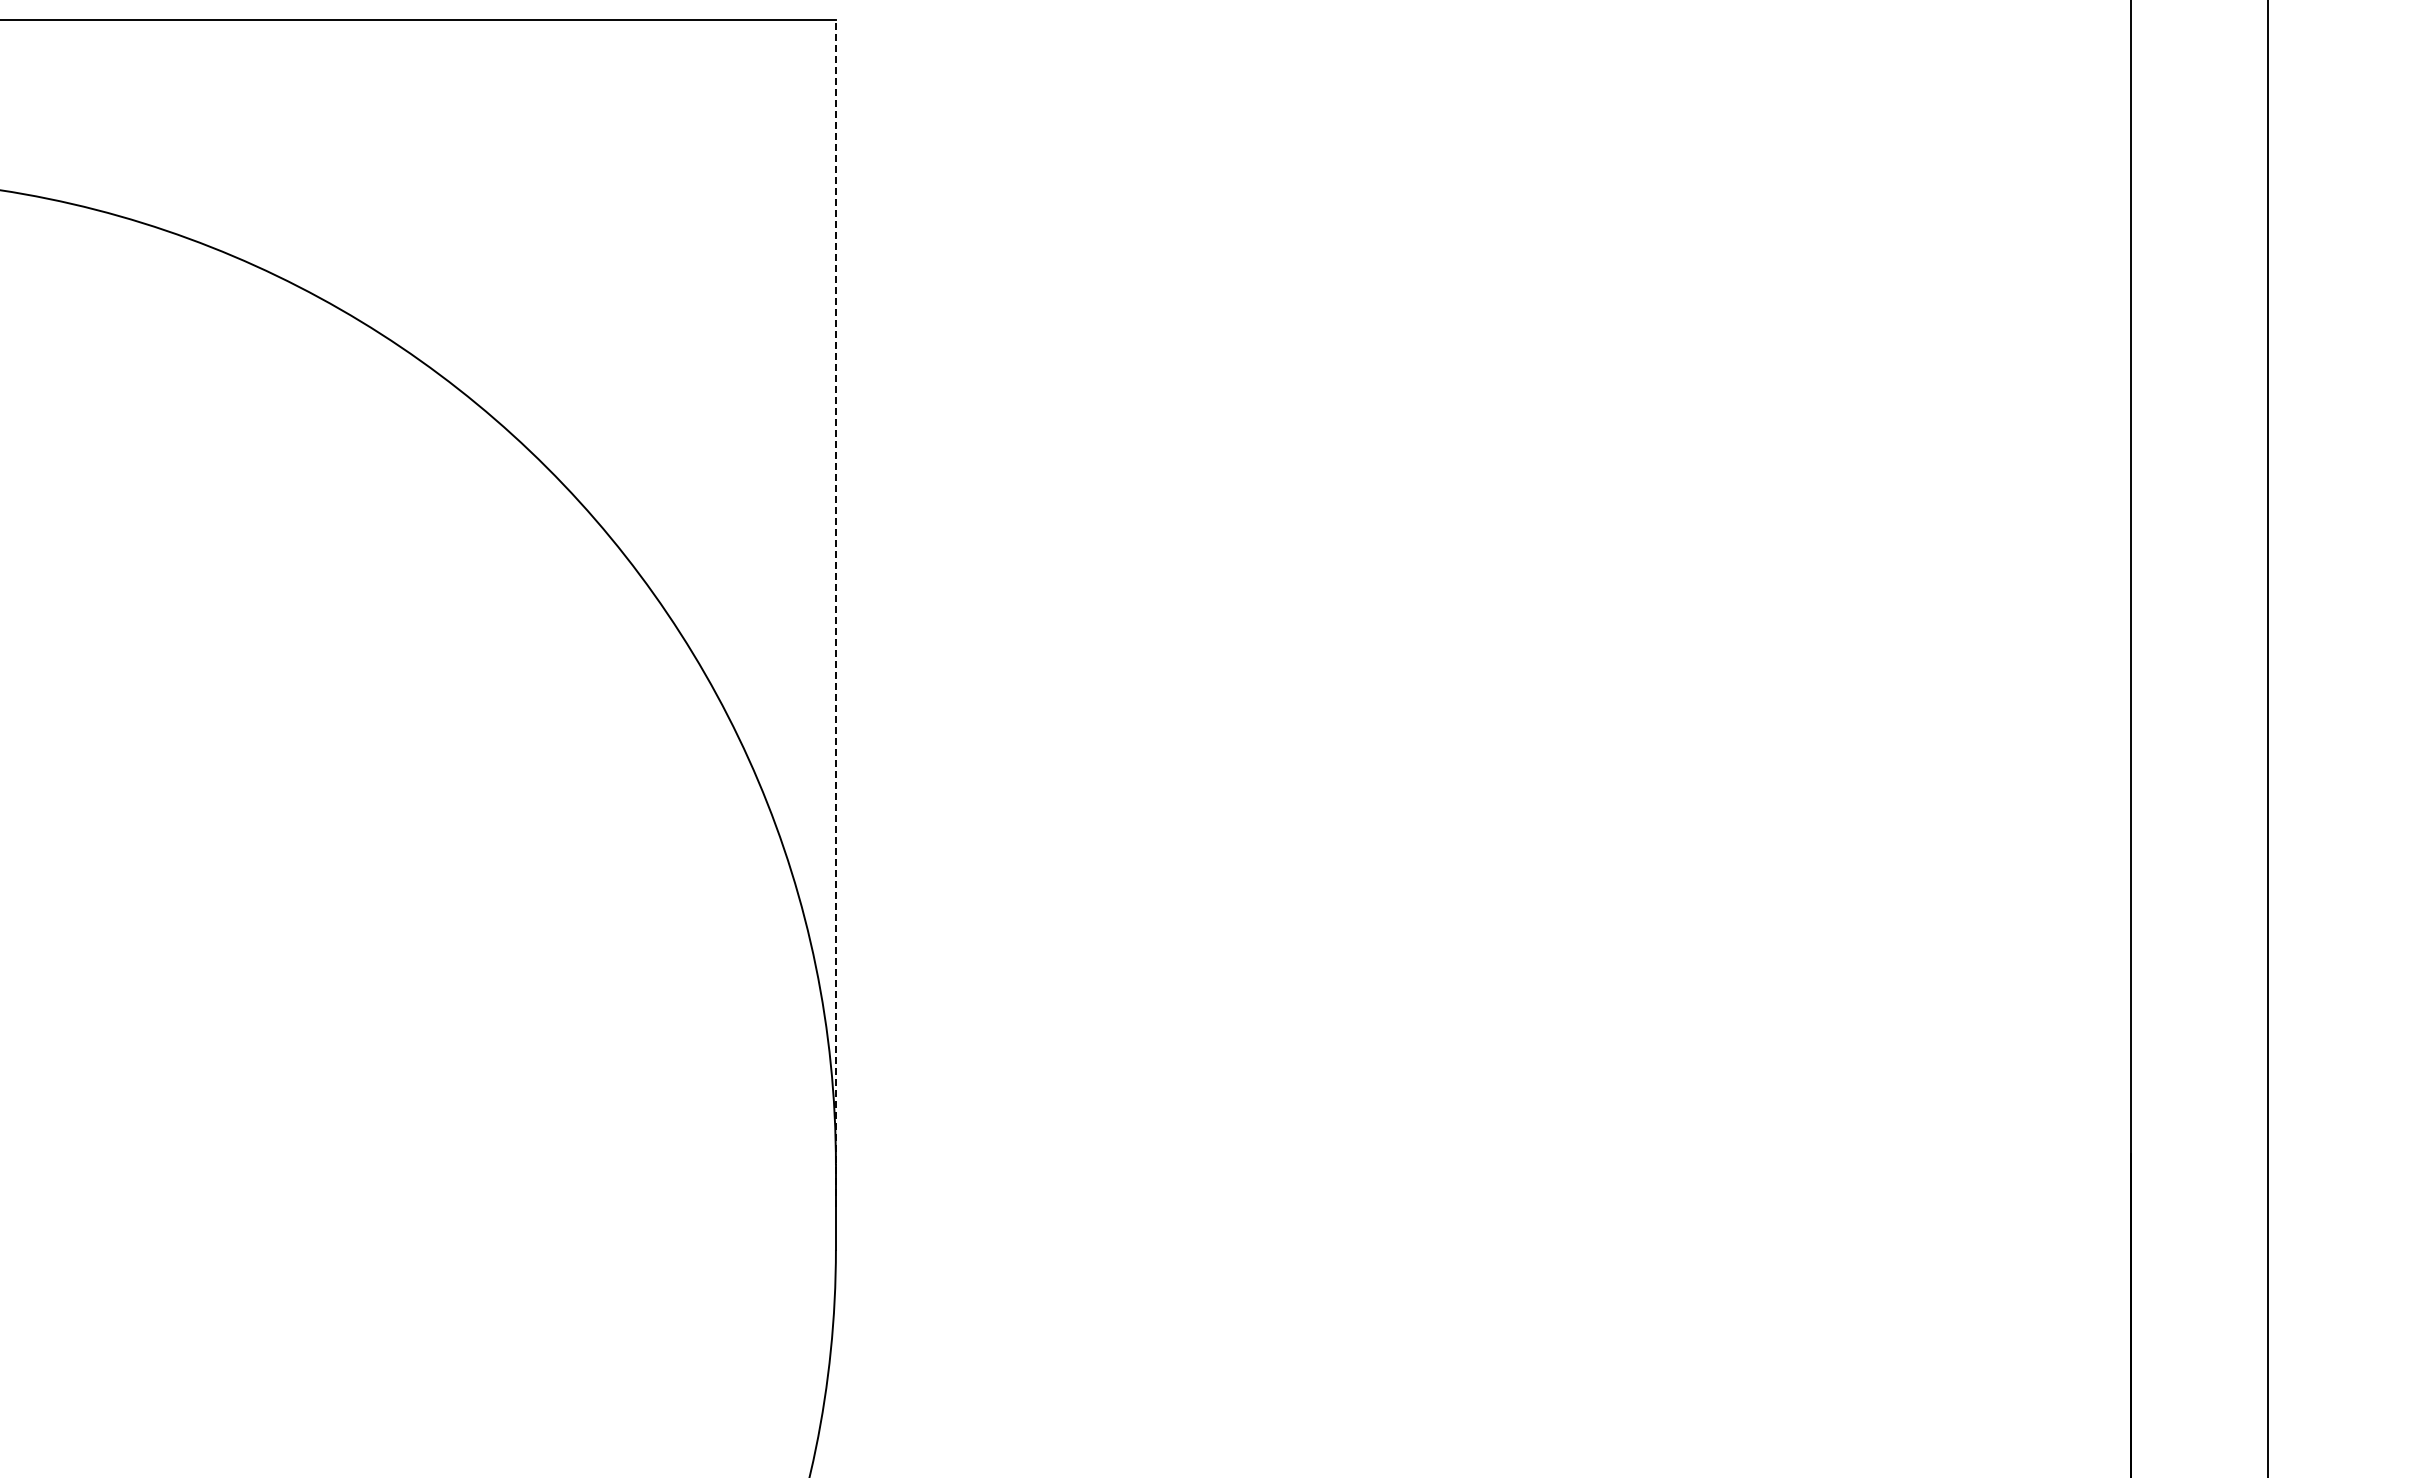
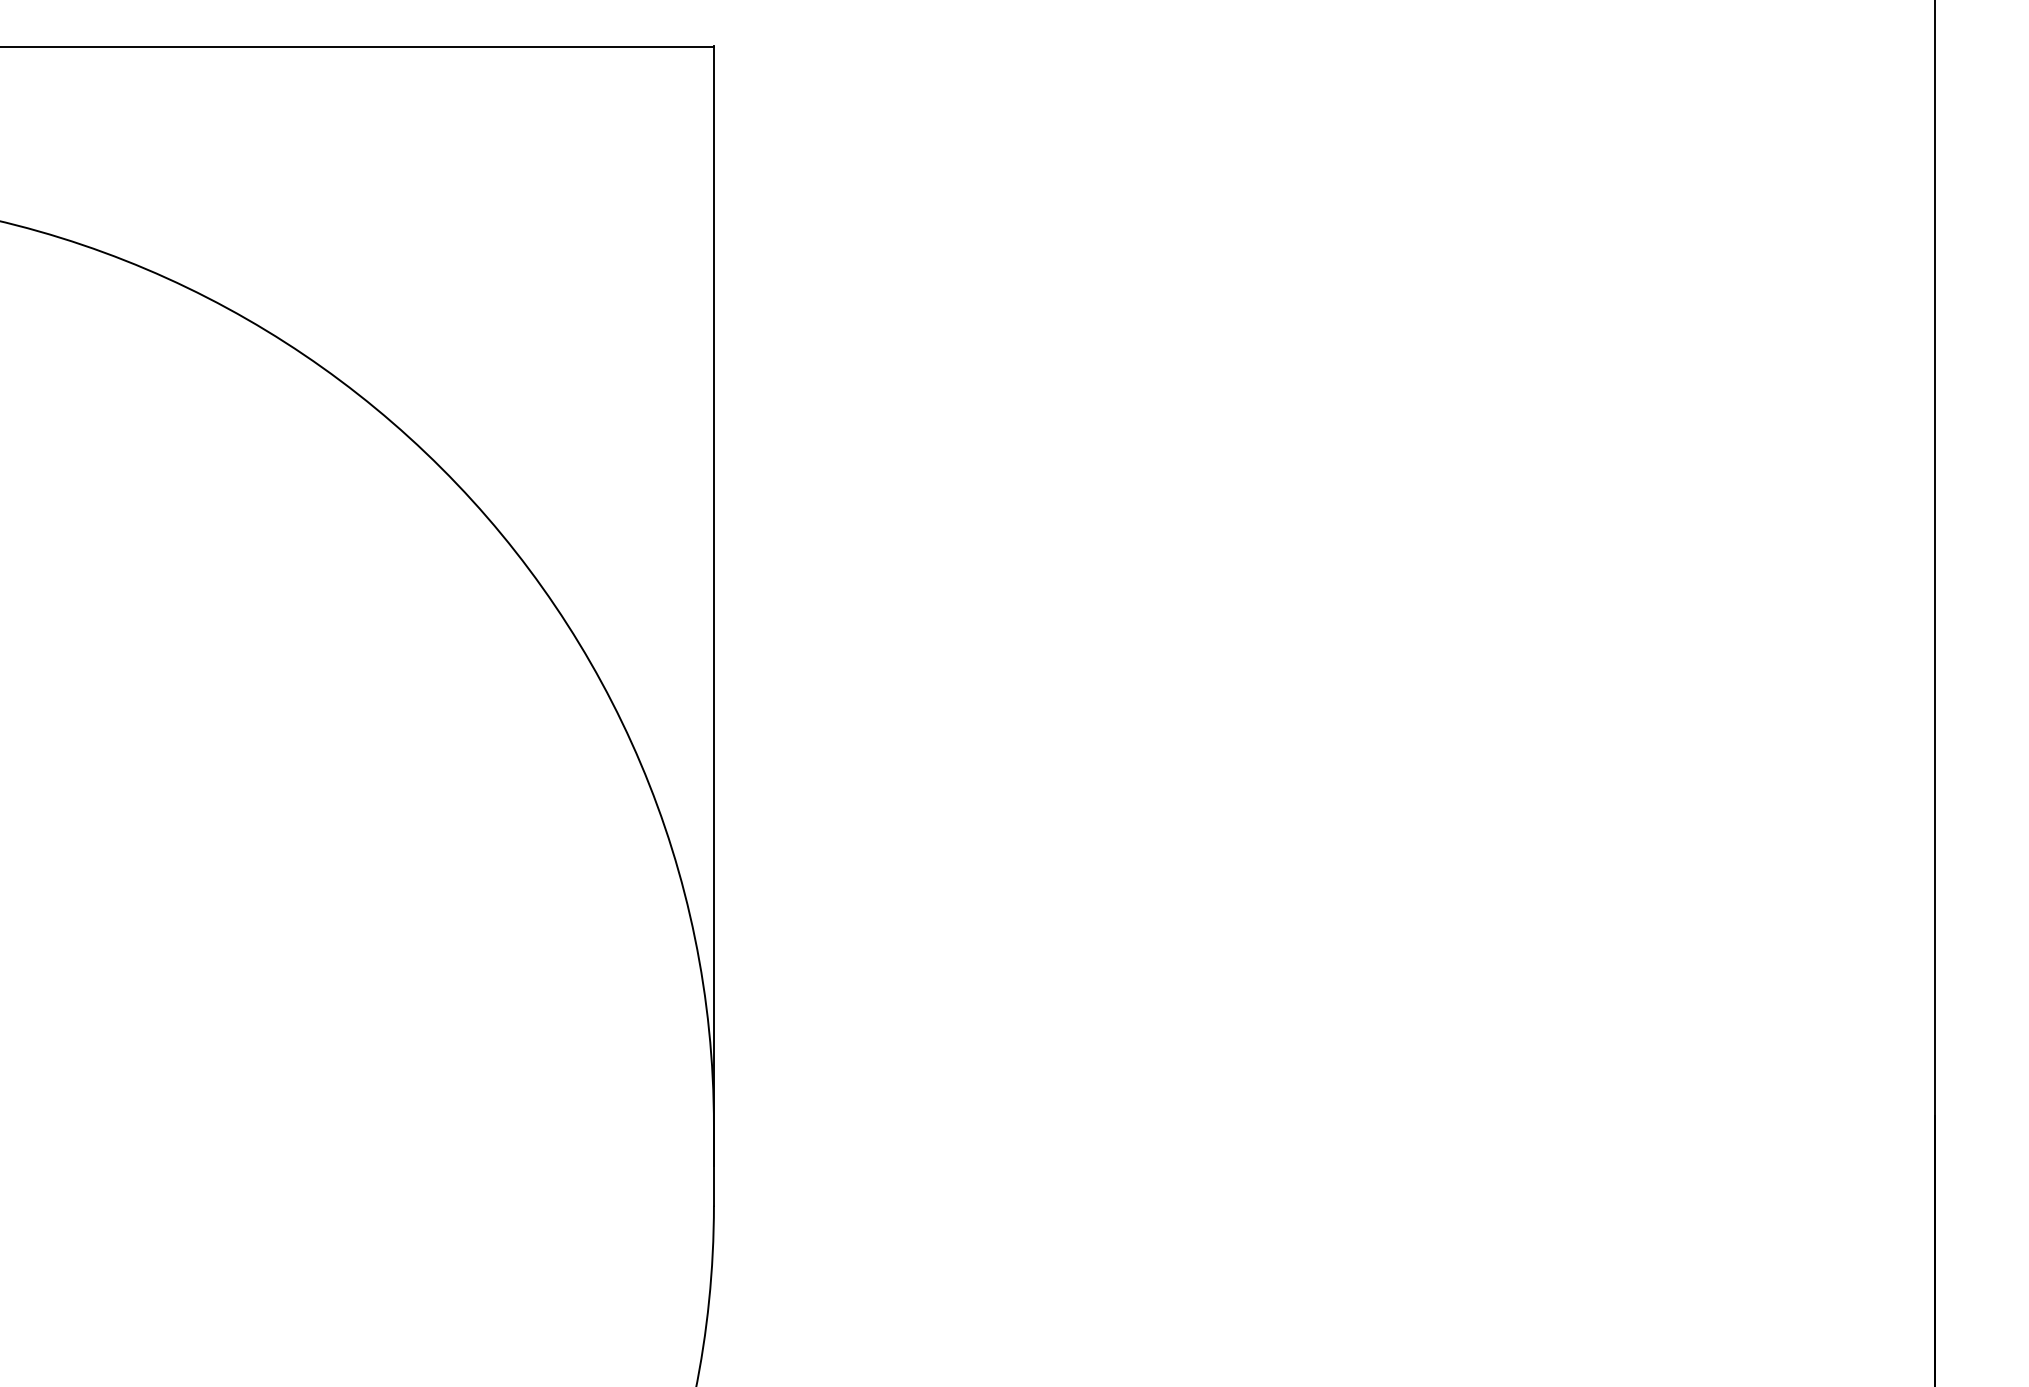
line: (835, 613) -> (713, 605), dashed -> solid

